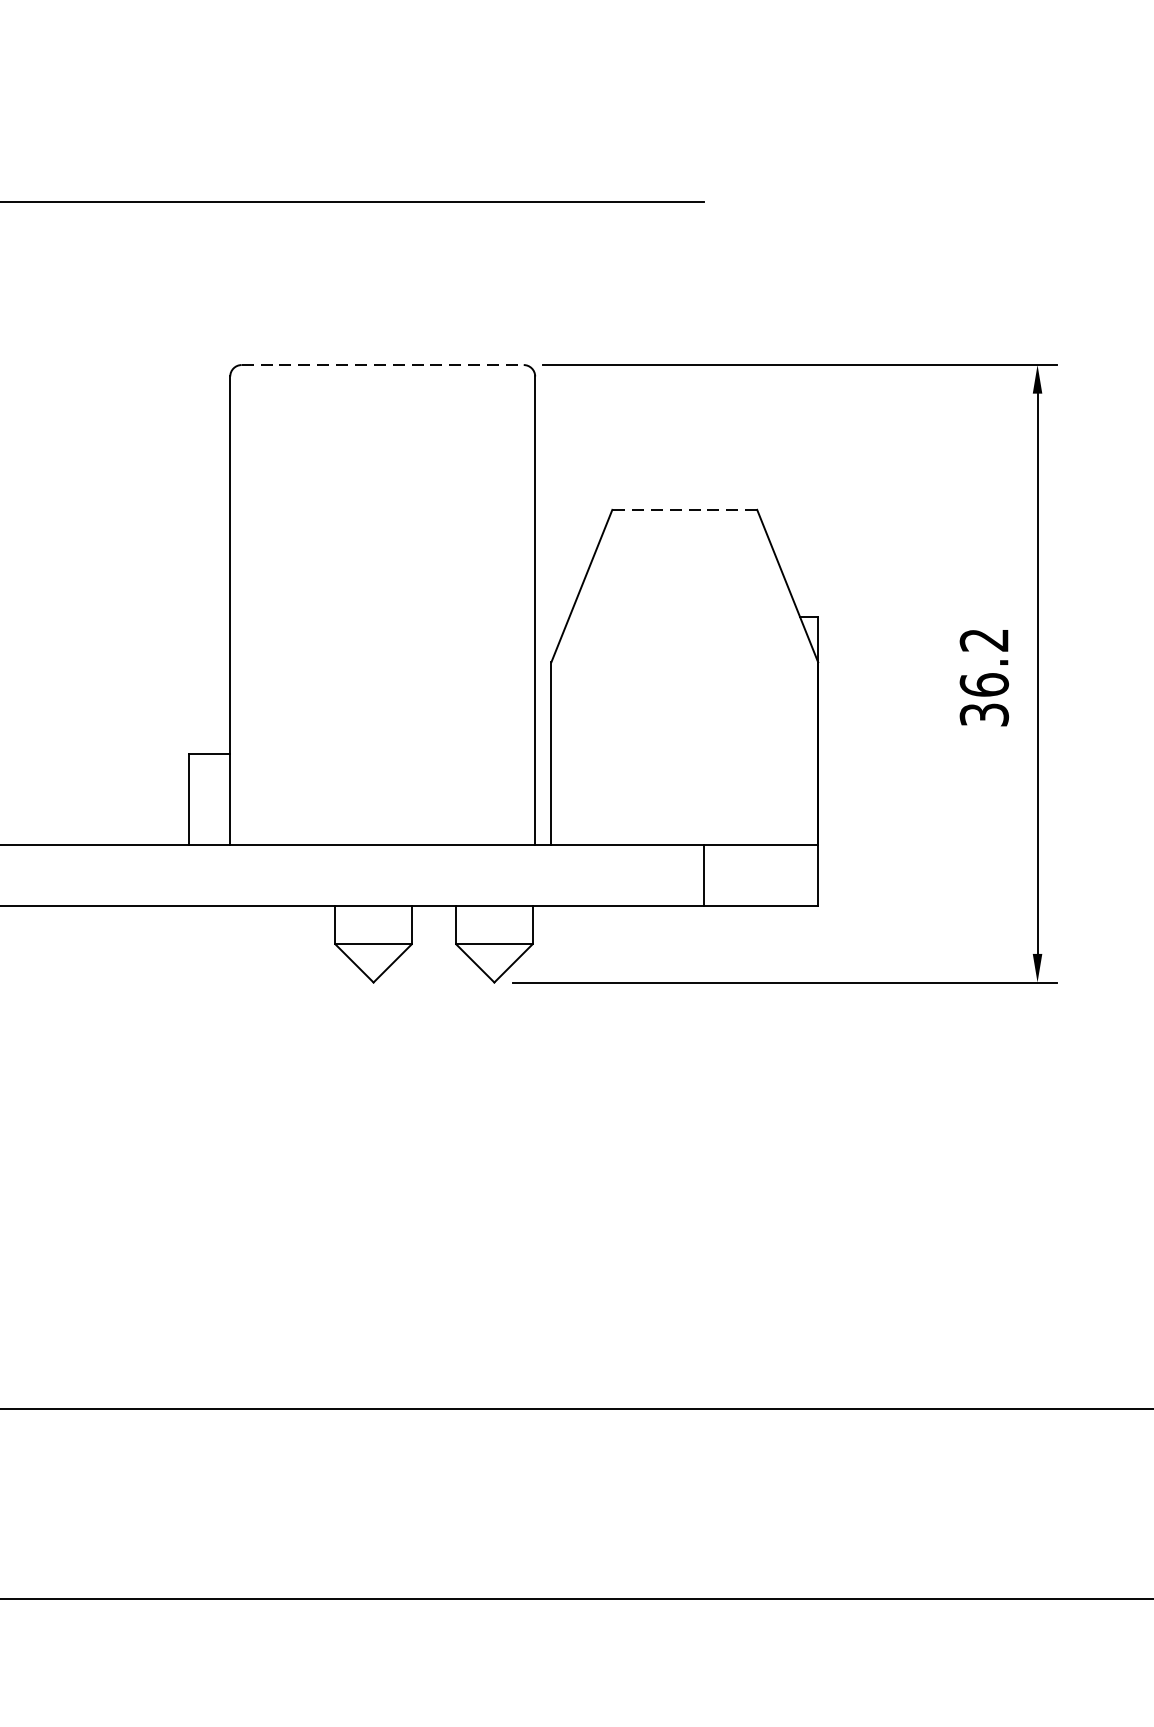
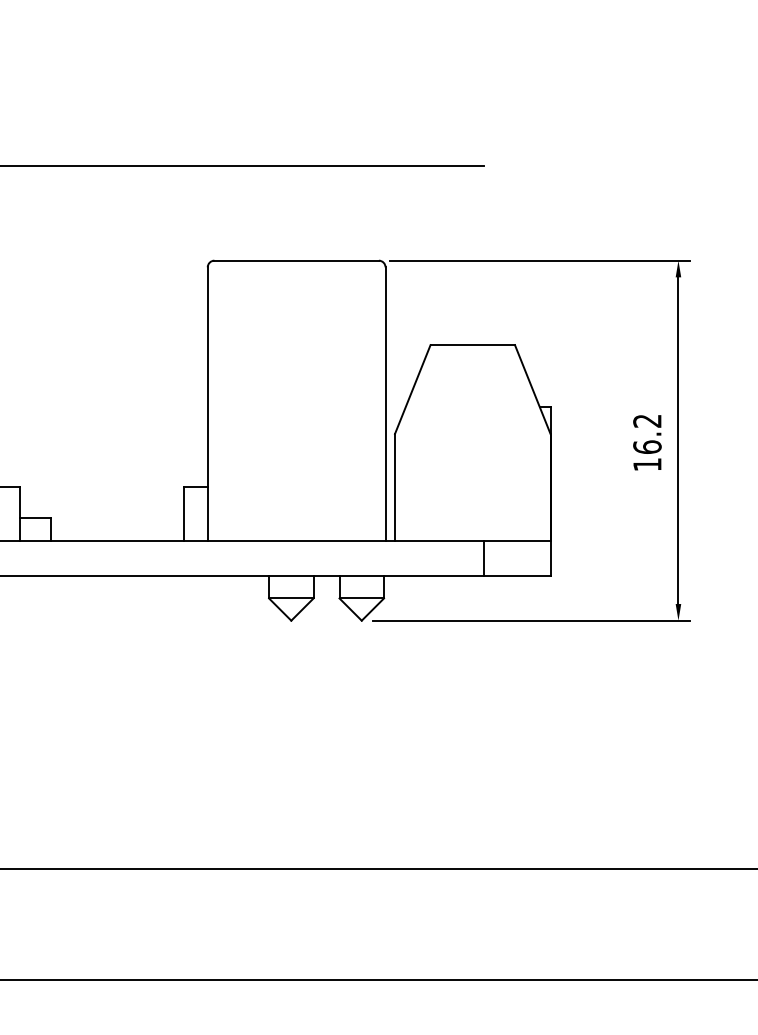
line: (384, 364) -> (297, 260), dashed -> solid
line: (684, 510) -> (472, 345), dashed -> solid
text: (984, 714) -> (647, 464), 36.2 -> 16.2

